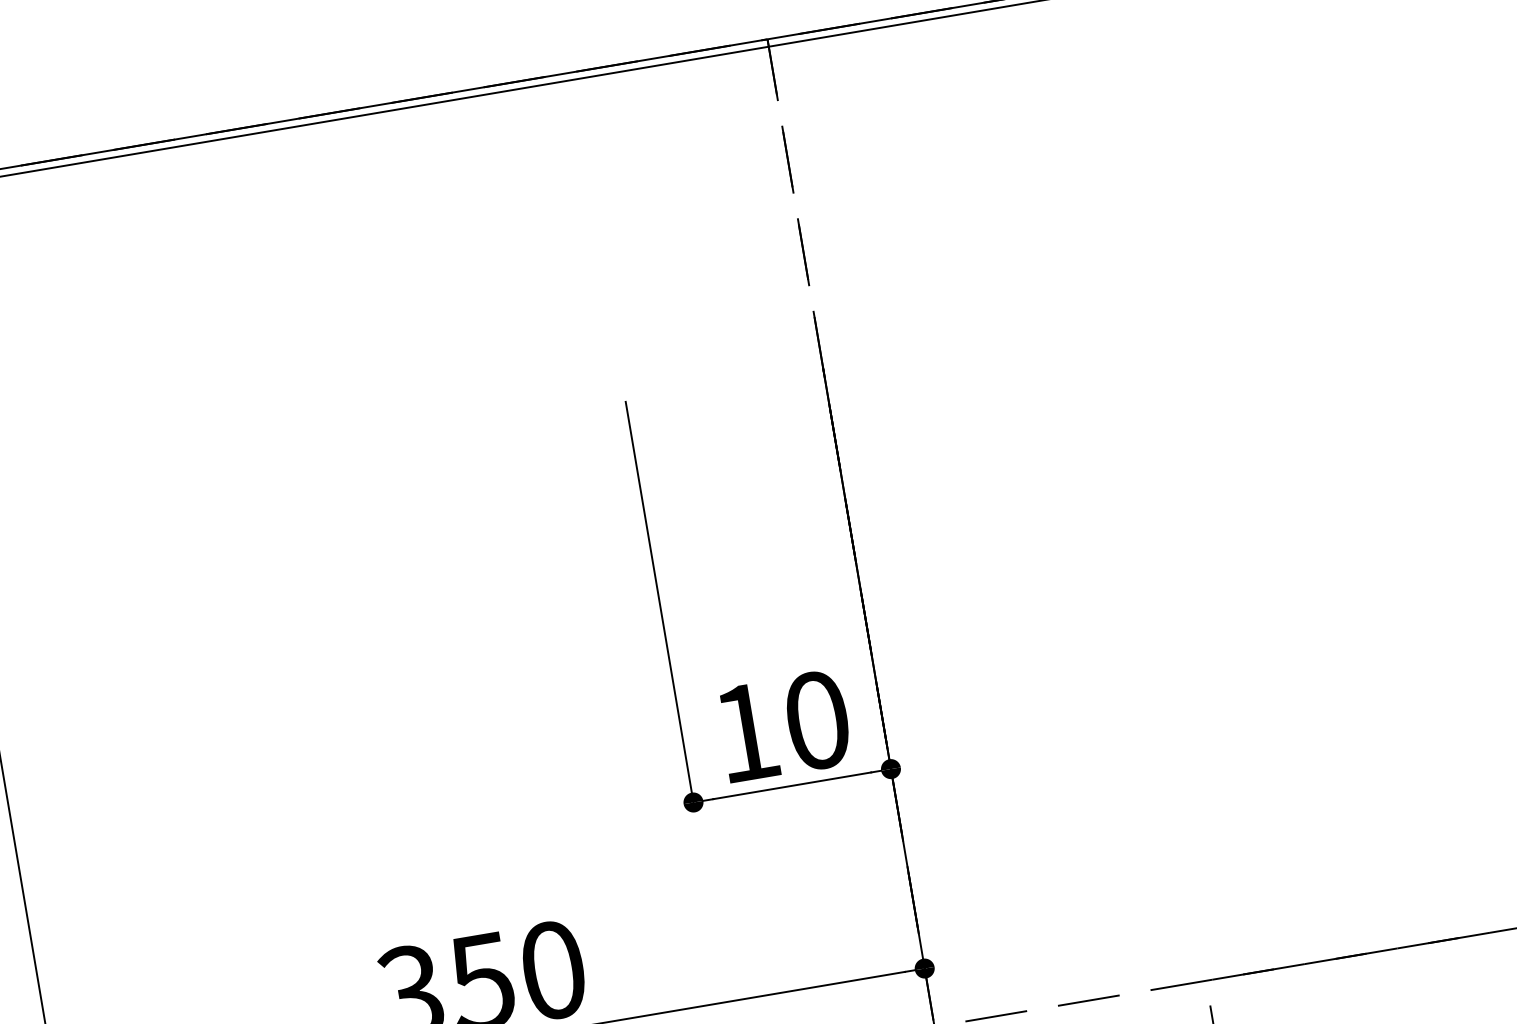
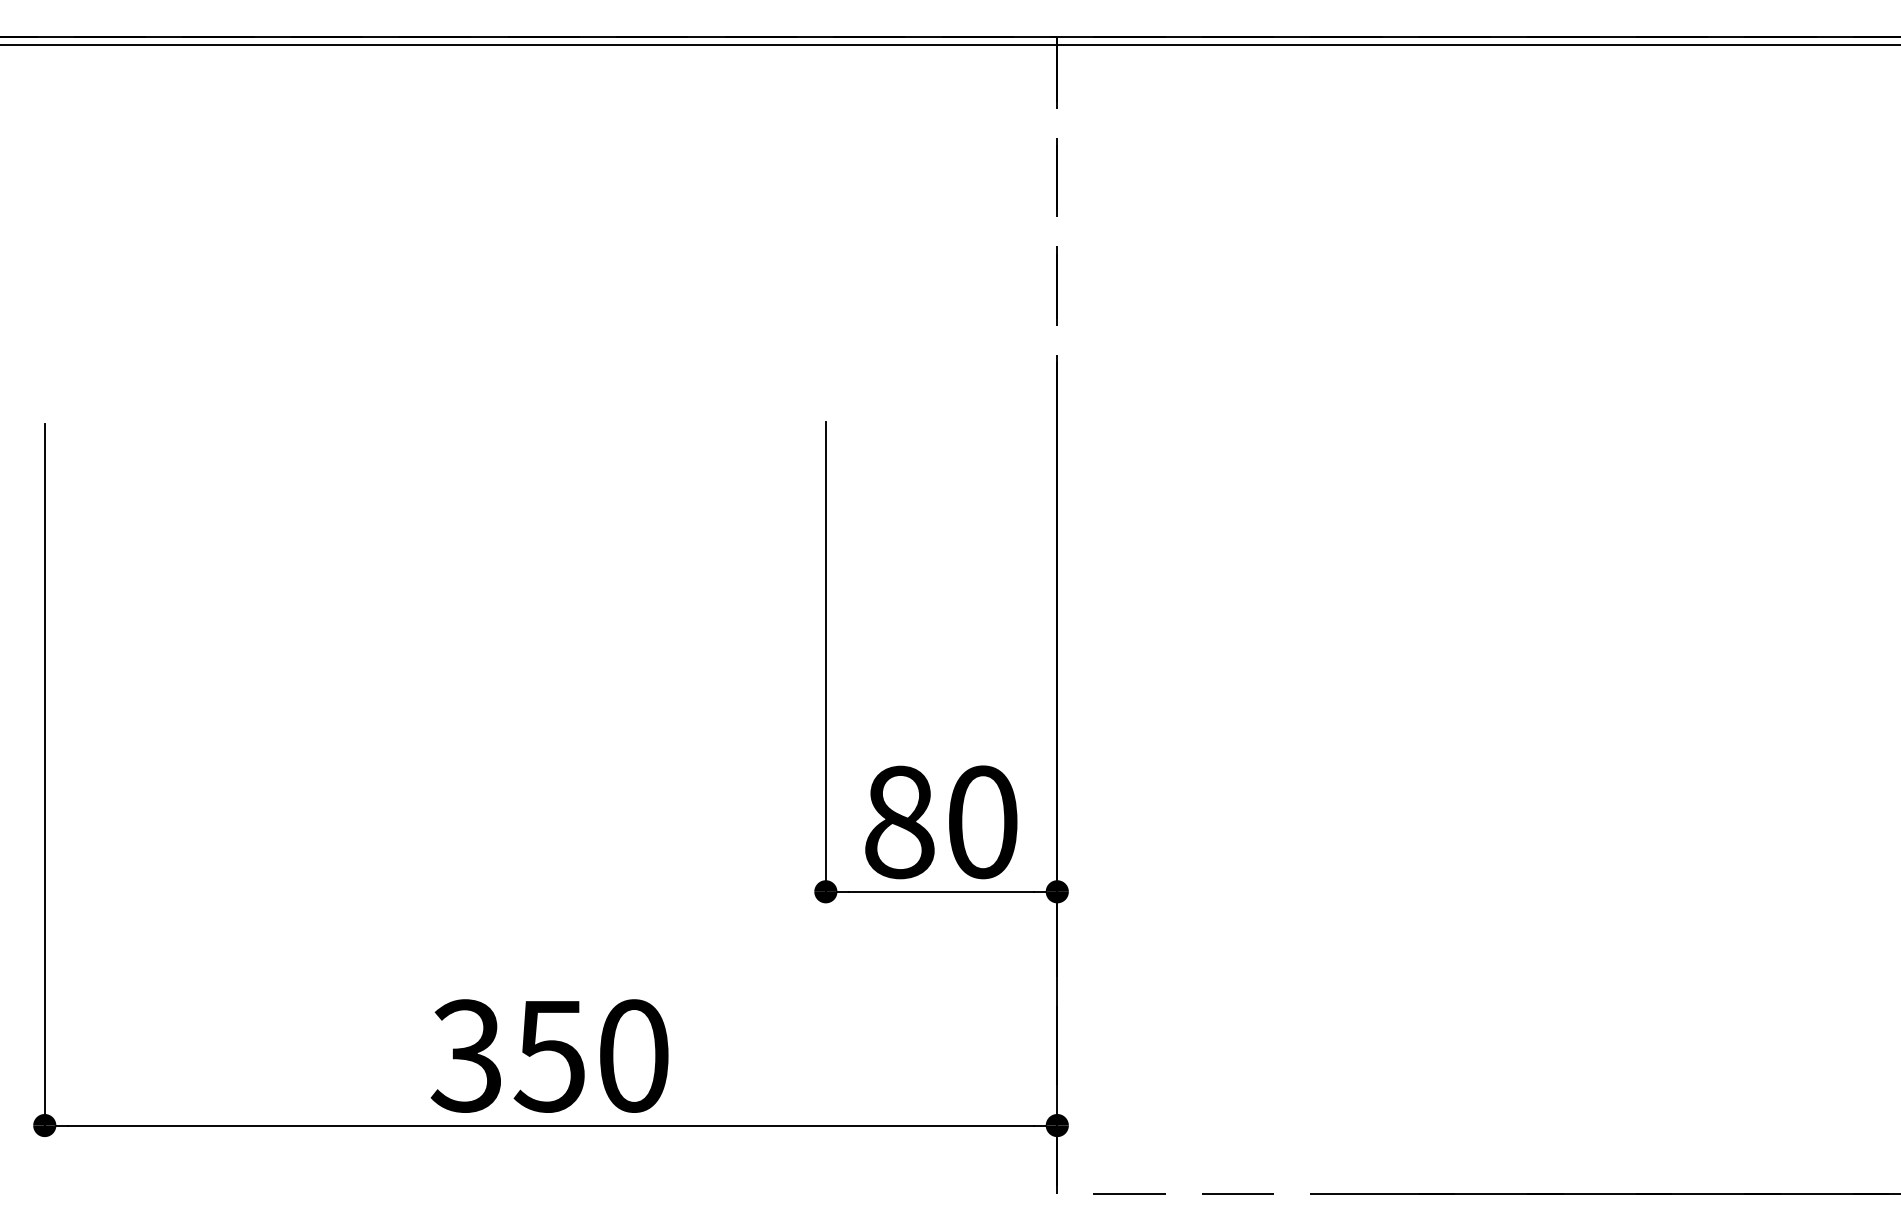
text: (746, 732) -> (899, 822), 10 -> 80

